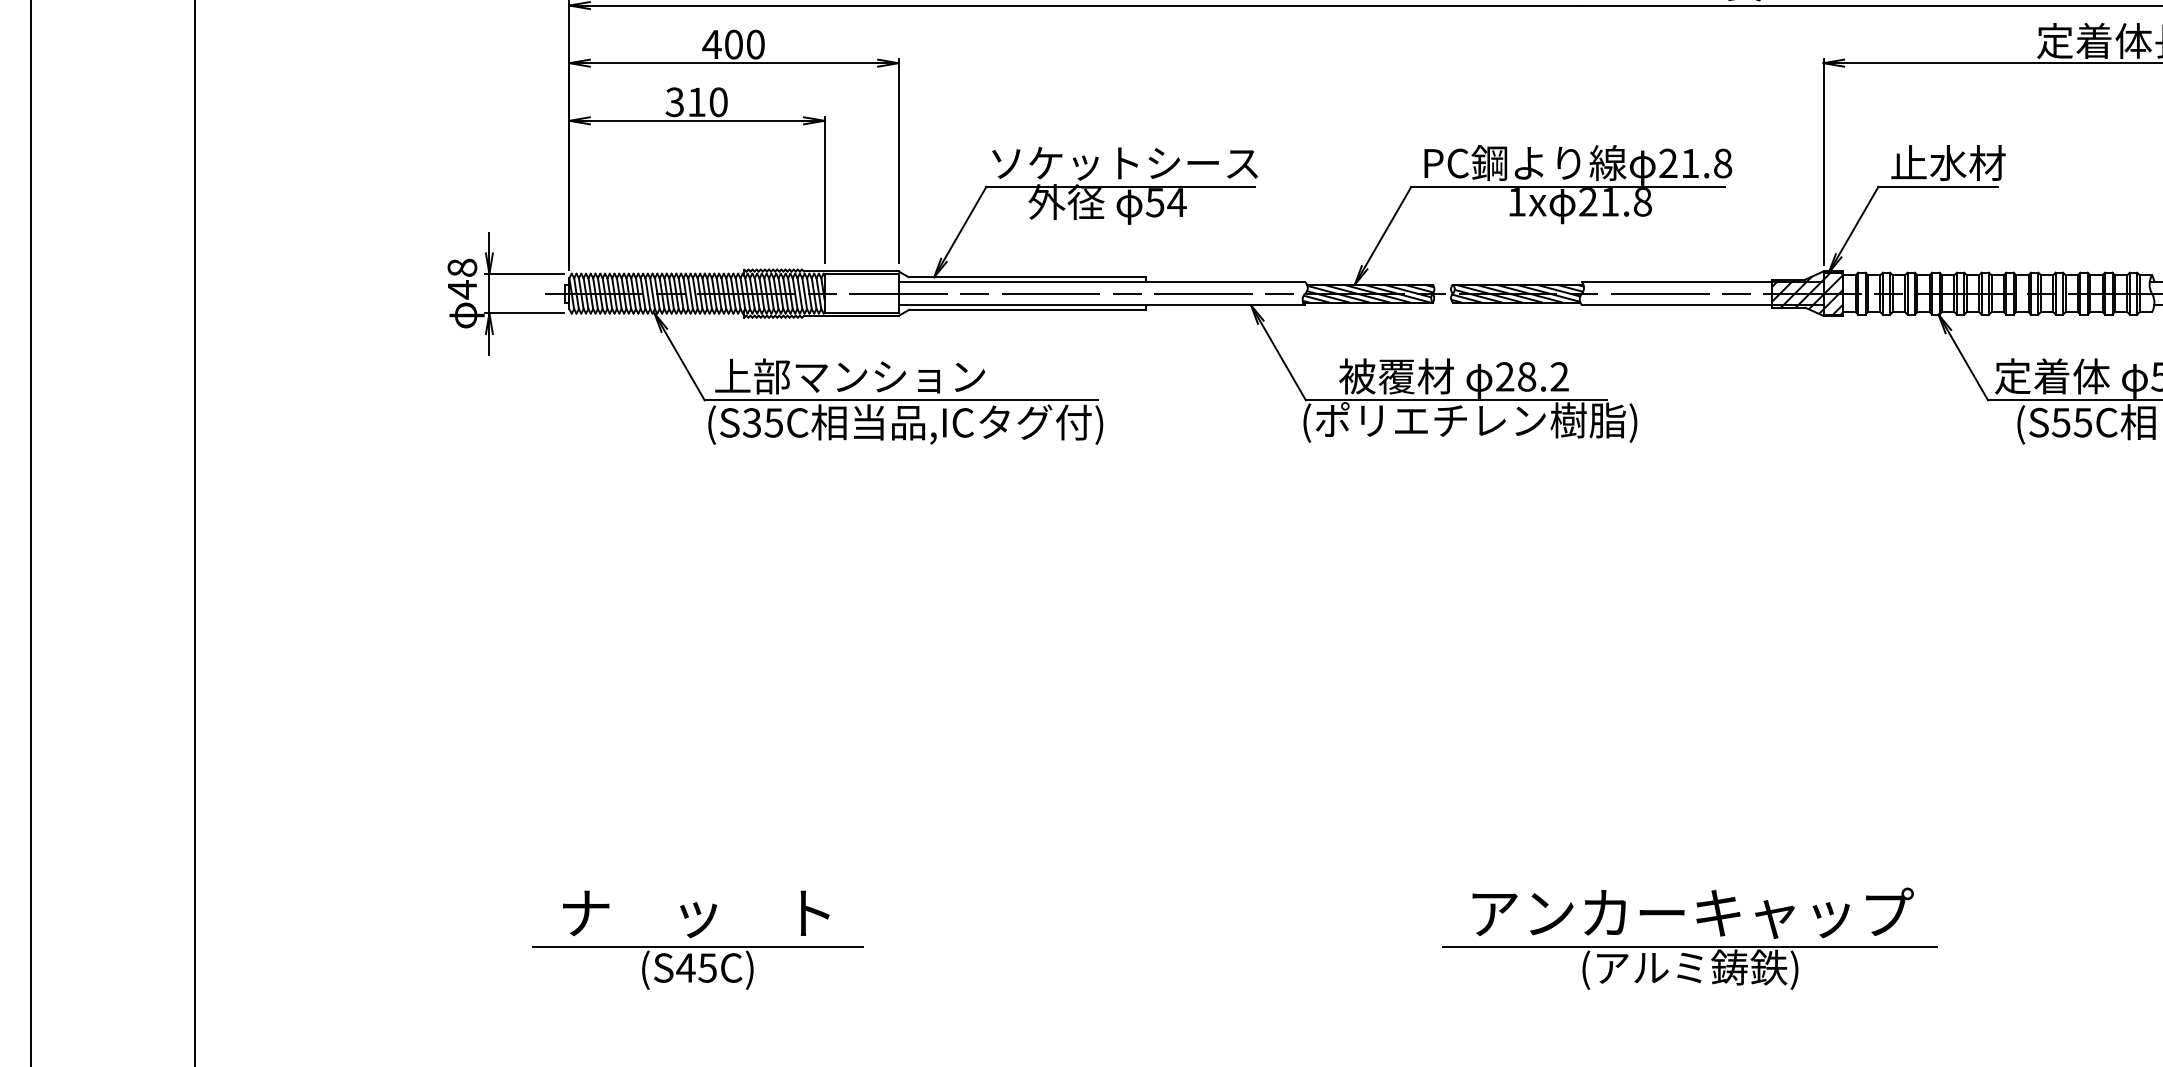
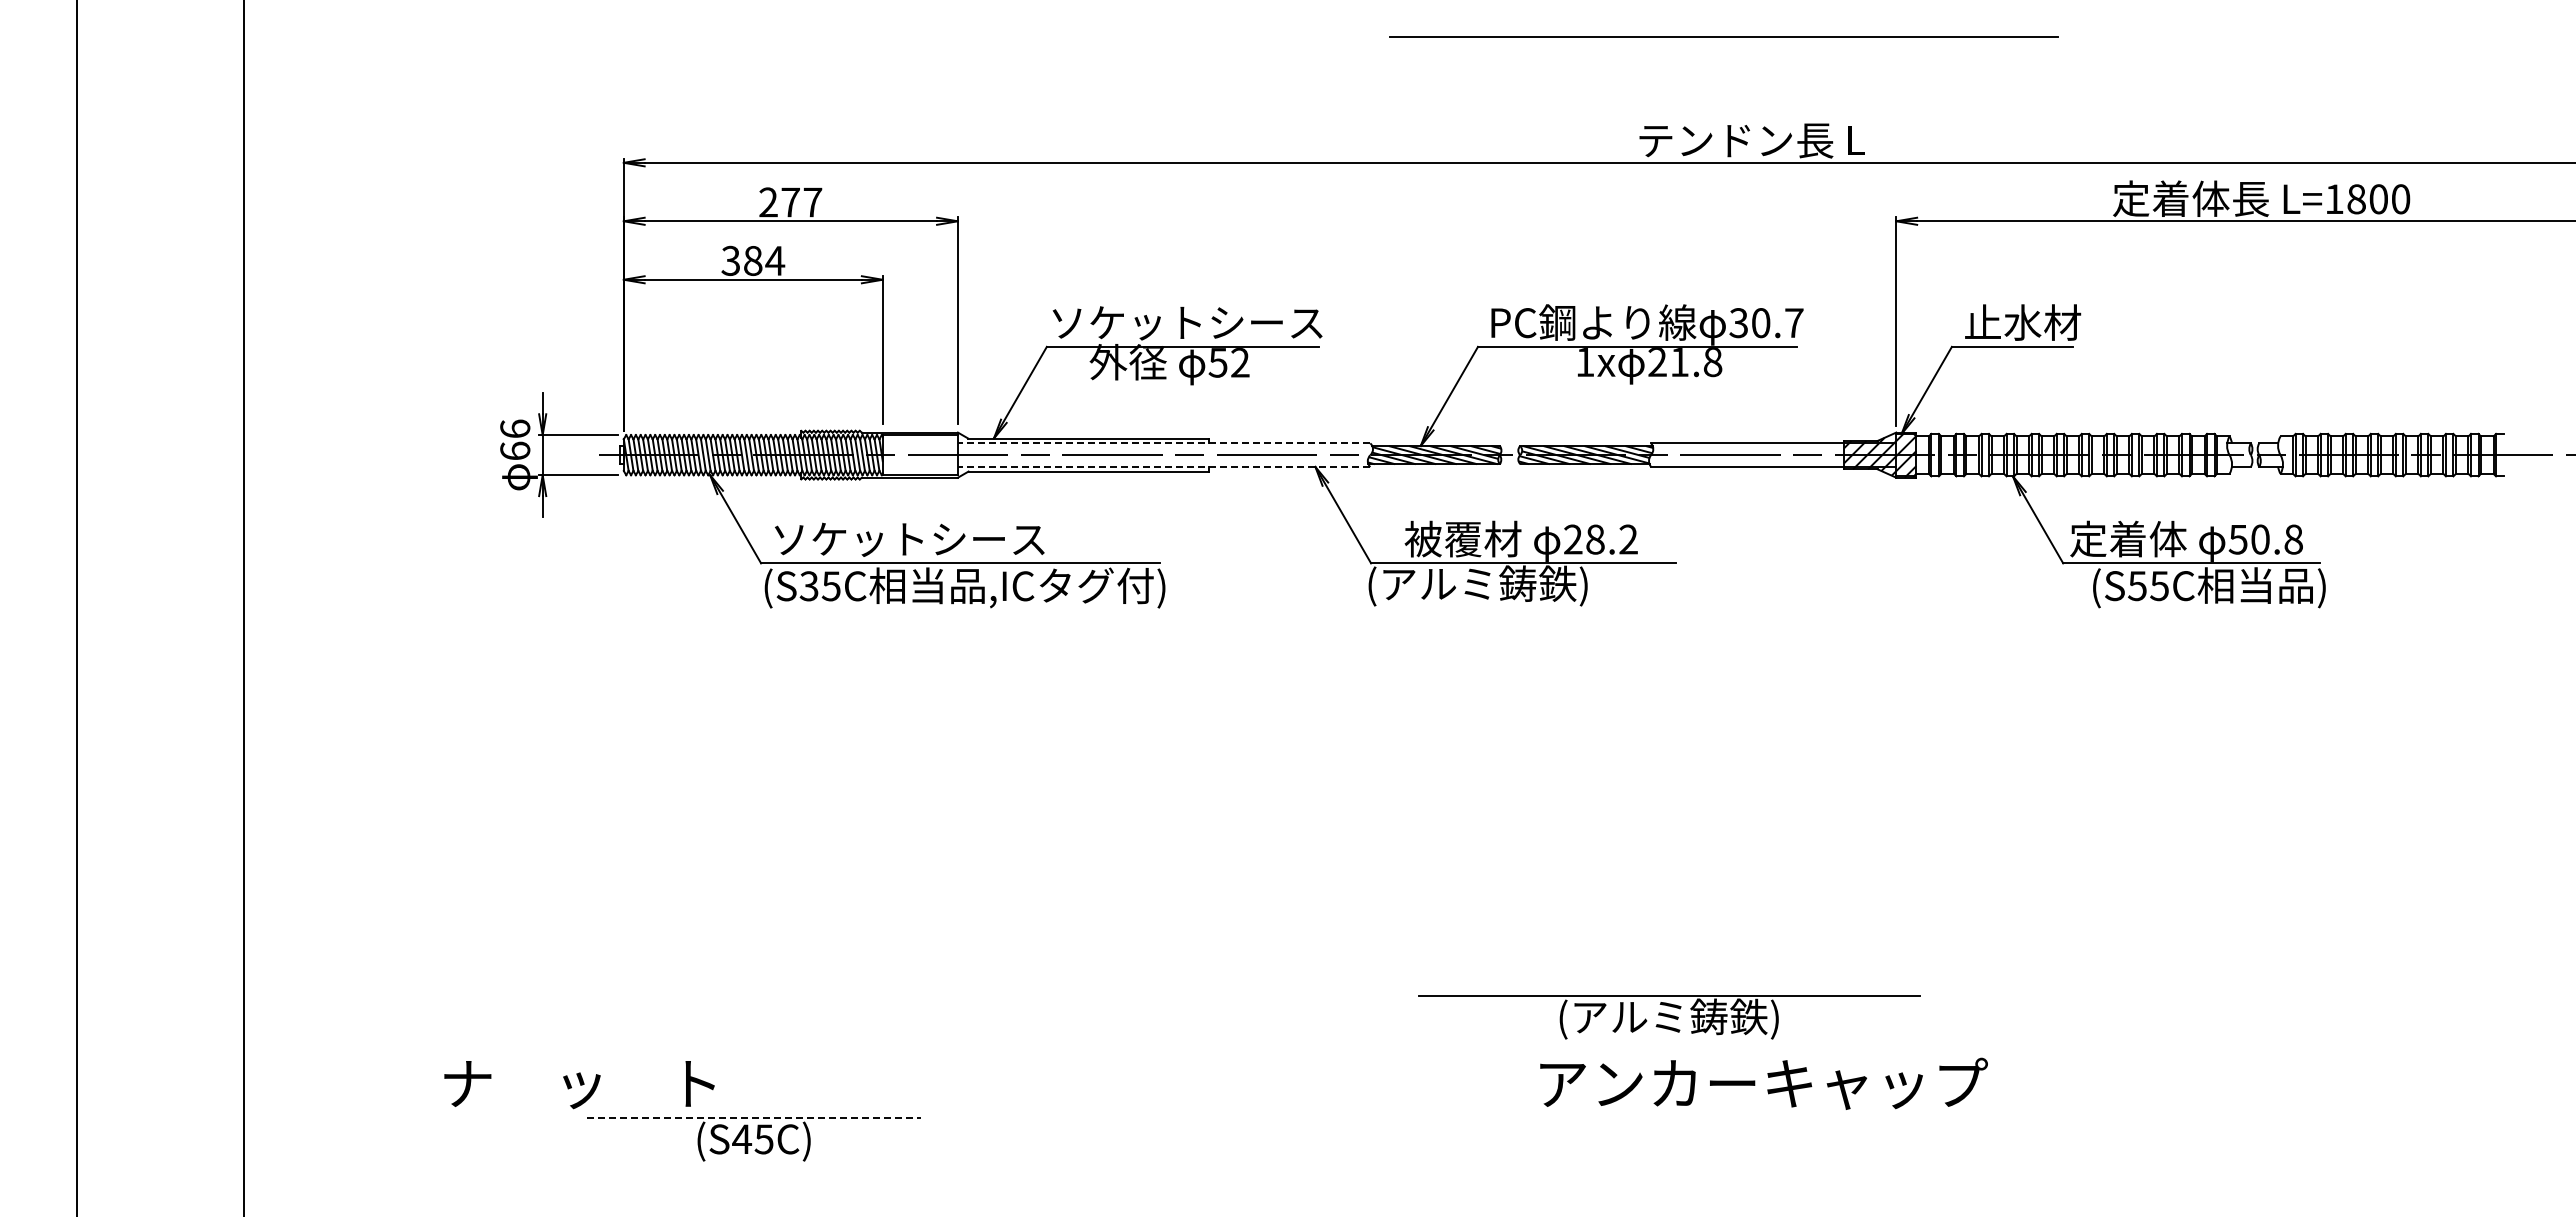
text: (733, 44) -> (790, 202), 400 -> 277
text: (708, 101) -> (764, 260), 310 -> 384
text: (1695, 163) -> (1766, 323), 21.8 -> 30.7
text: (1177, 202) -> (1240, 362), 54 -> 52
text: (462, 279) -> (515, 440), 48 -> 66
line: (1101, 282) -> (1163, 443), solid -> dashed
line: (1101, 304) -> (1163, 466), solid -> dashed
text: (849, 376) -> (908, 539), 上部マンション -> ソケットシース
text: (1476, 422) -> (1544, 585), (ポリエチレン樹脂) -> (アルミ鋳鉄)
text: (696, 914) -> (579, 1085), moved
line: (698, 947) -> (754, 1118), solid -> dashed
part: (1690, 968) -> (1669, 1017), moved

